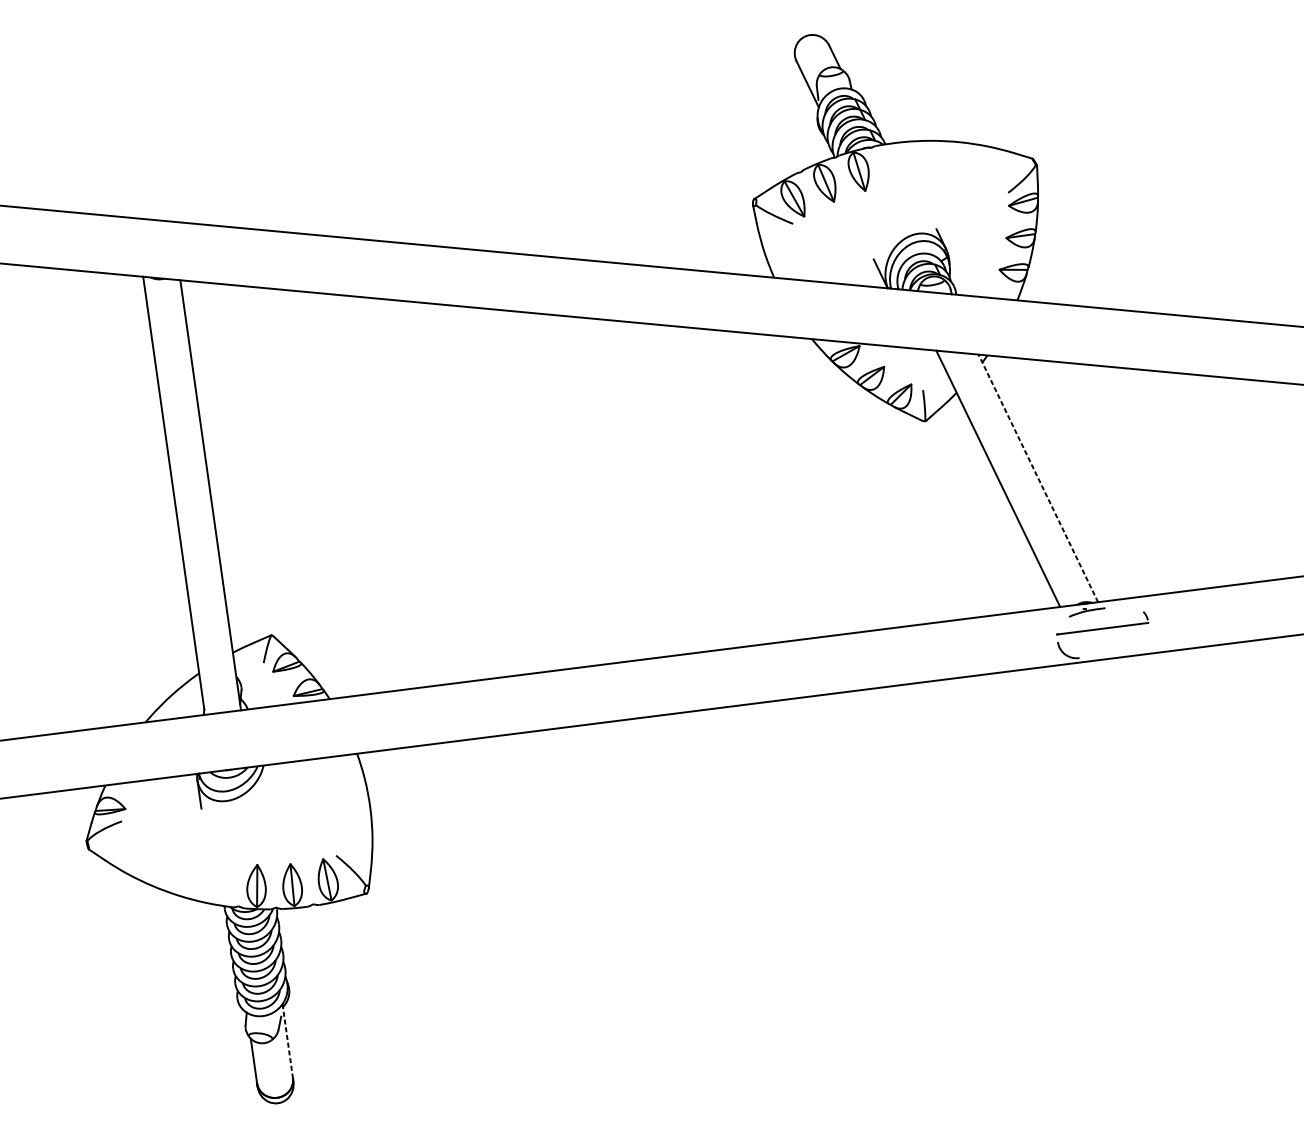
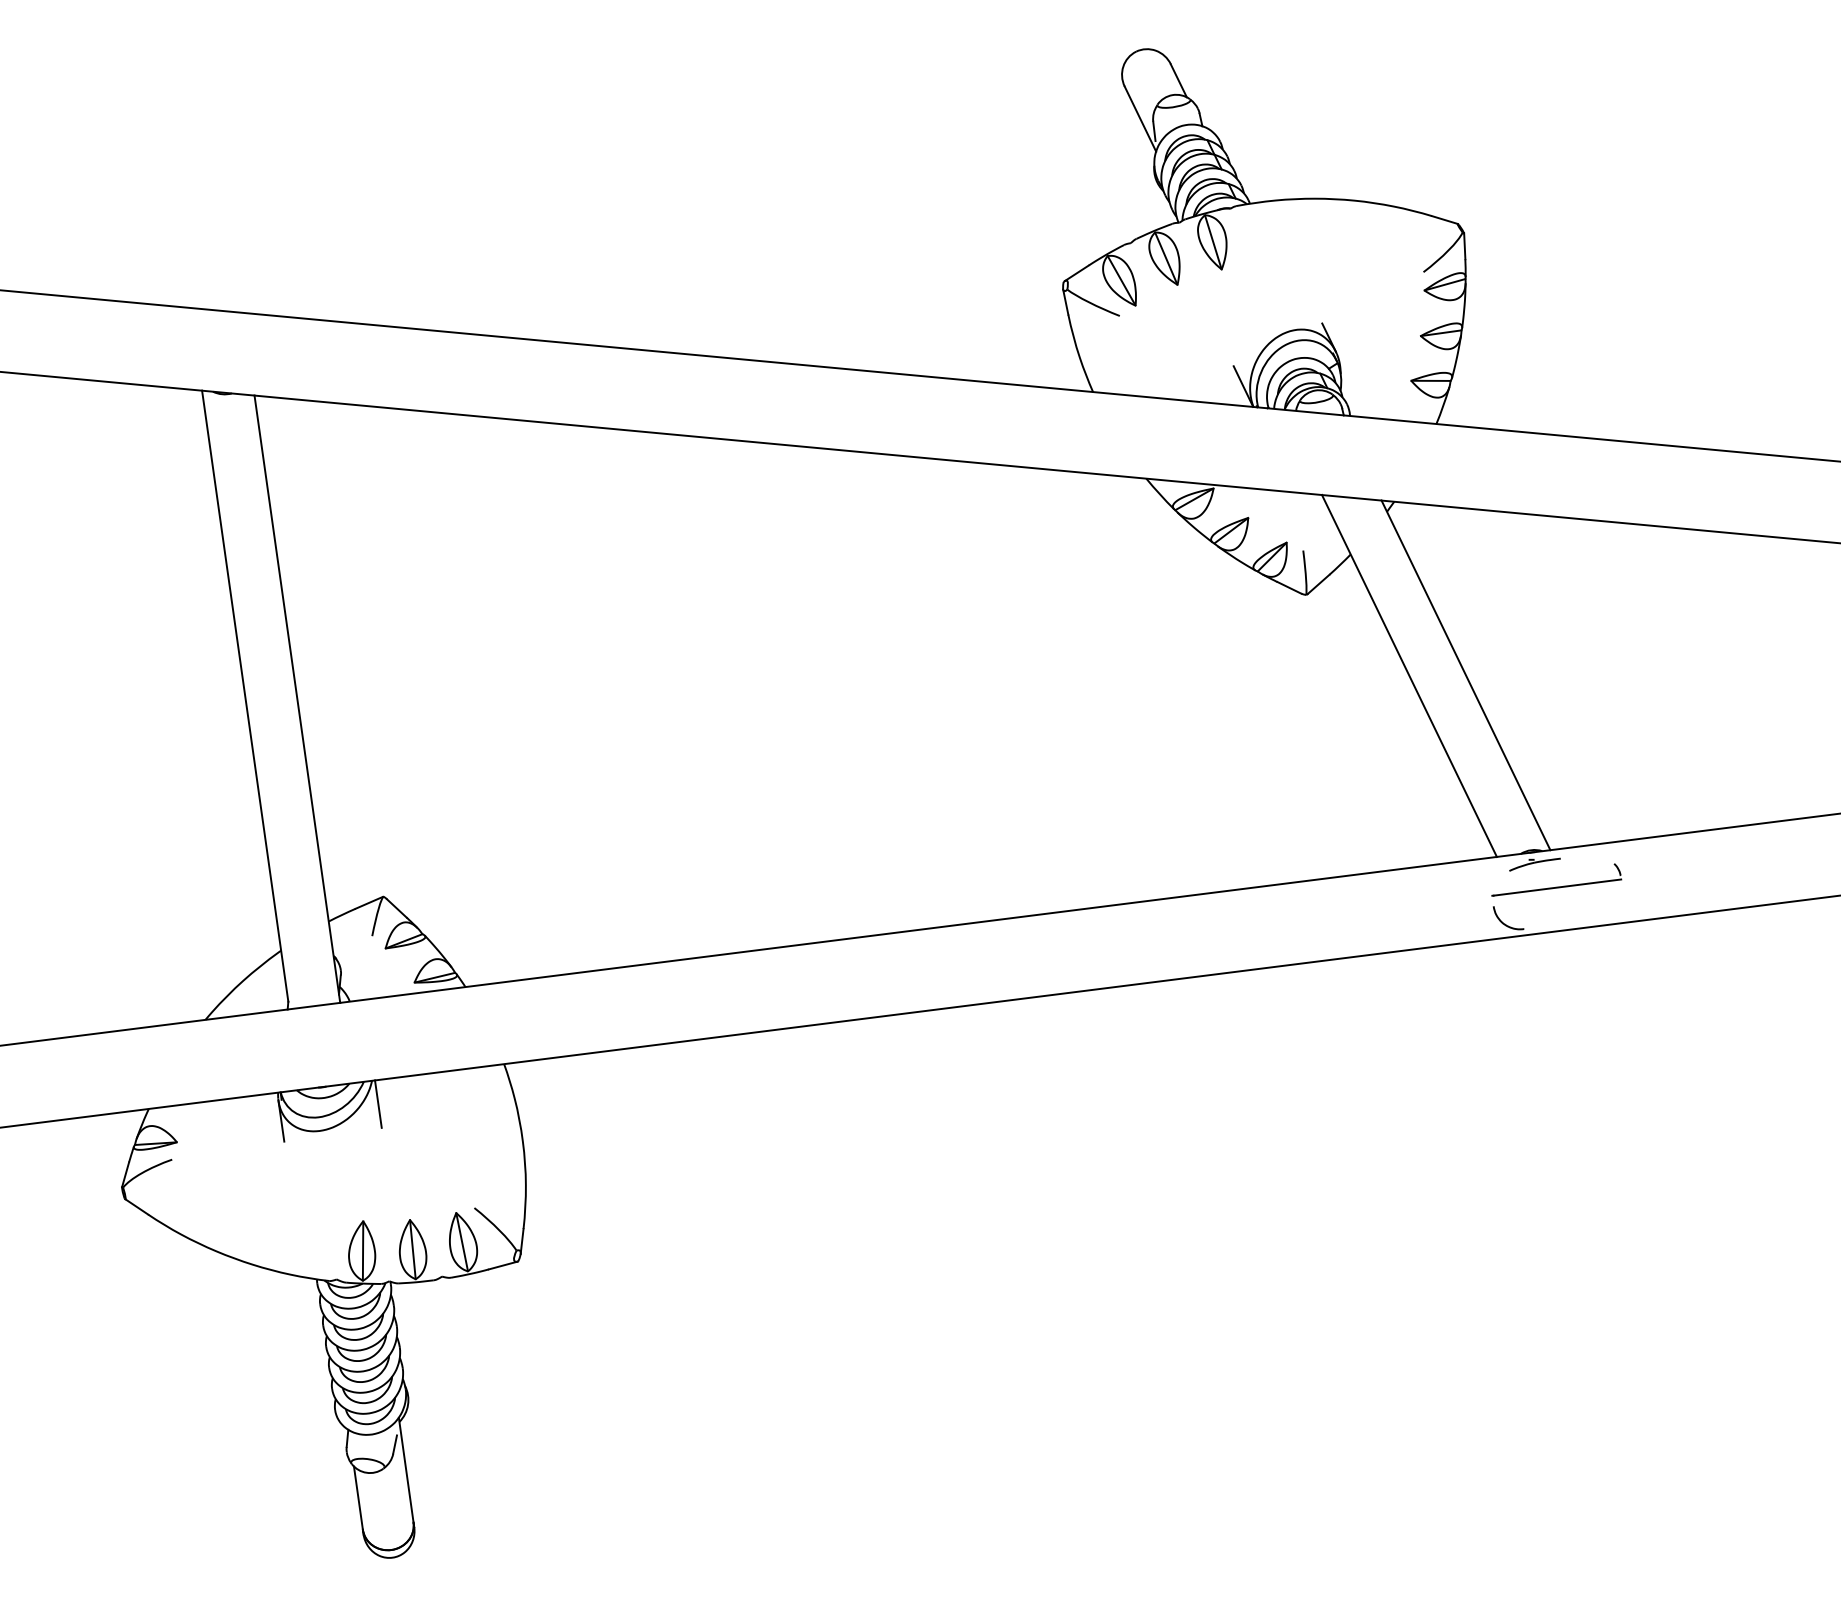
line: (1037, 477) -> (1465, 674), dashed -> solid
line: (268, 781) -> (378, 1103), added
line: (287, 1041) -> (406, 1470), dashed -> solid

